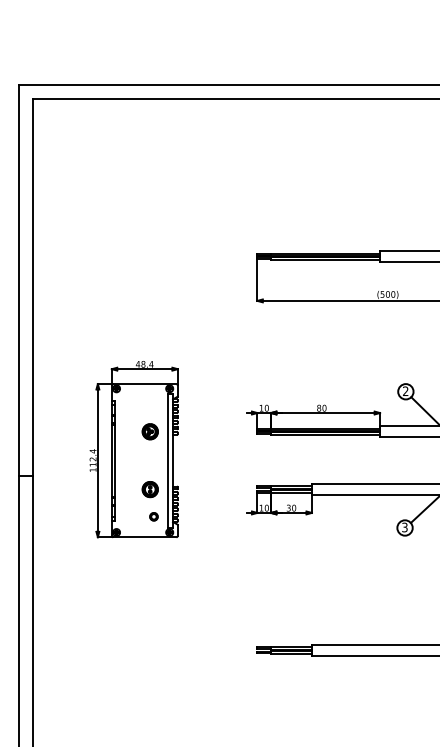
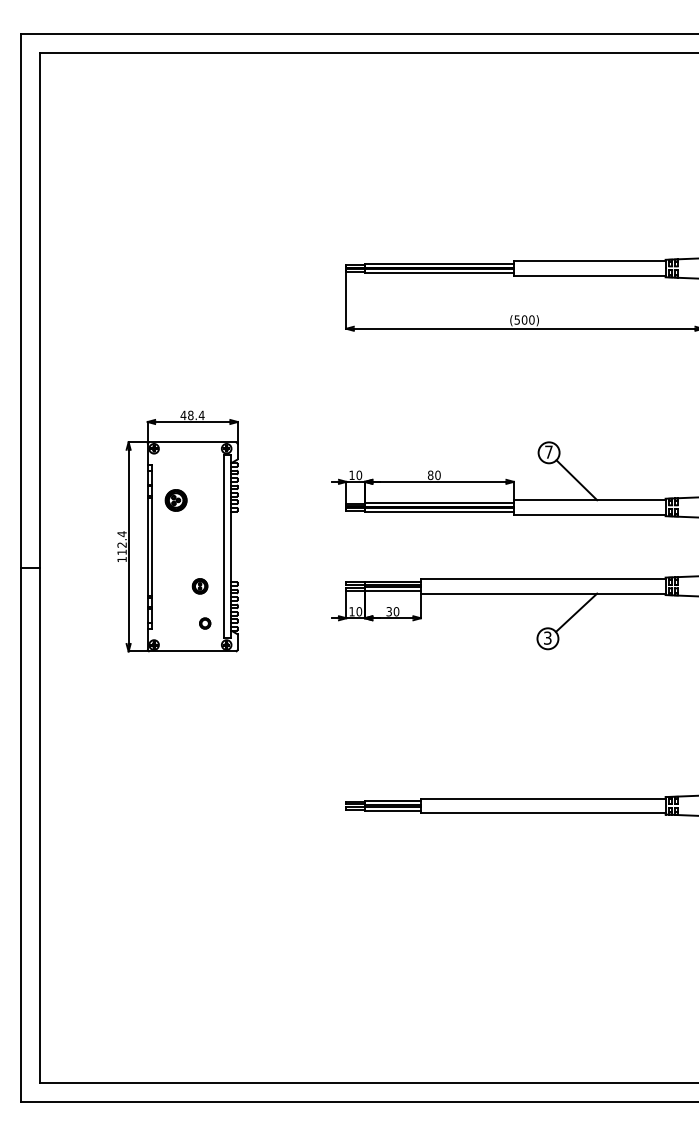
text: (405, 390) -> (548, 451), 2 -> 7
part: (149, 431) -> (175, 500), moved
part: (149, 489) -> (199, 586), size x0.7

